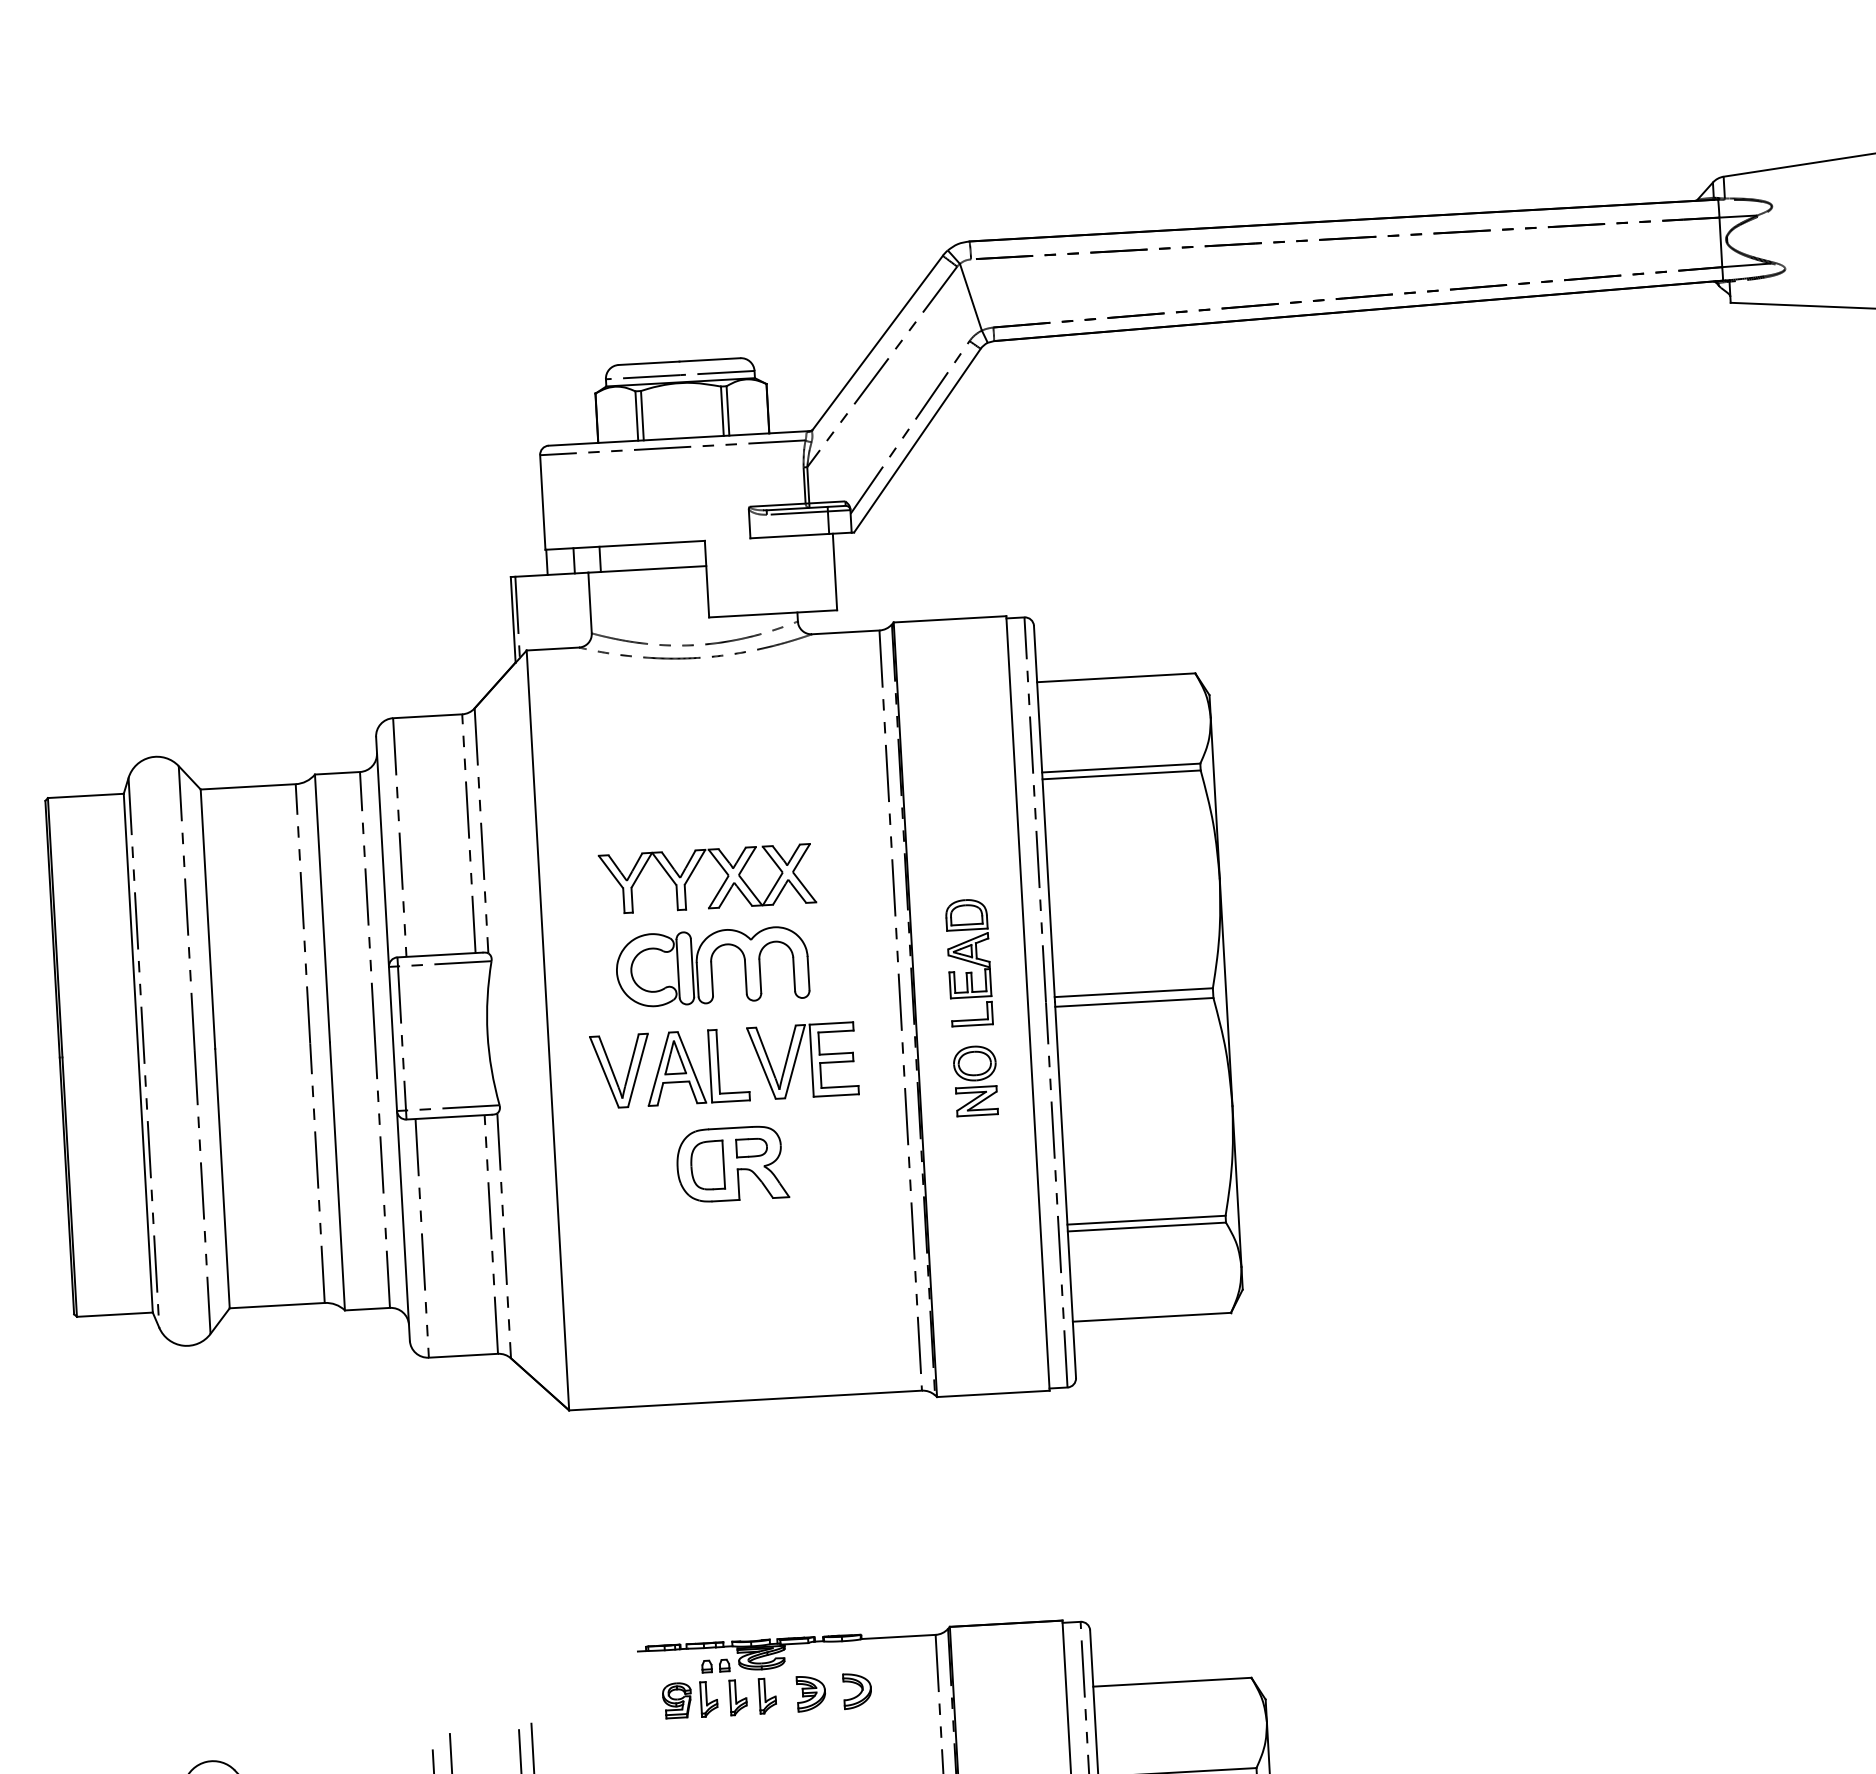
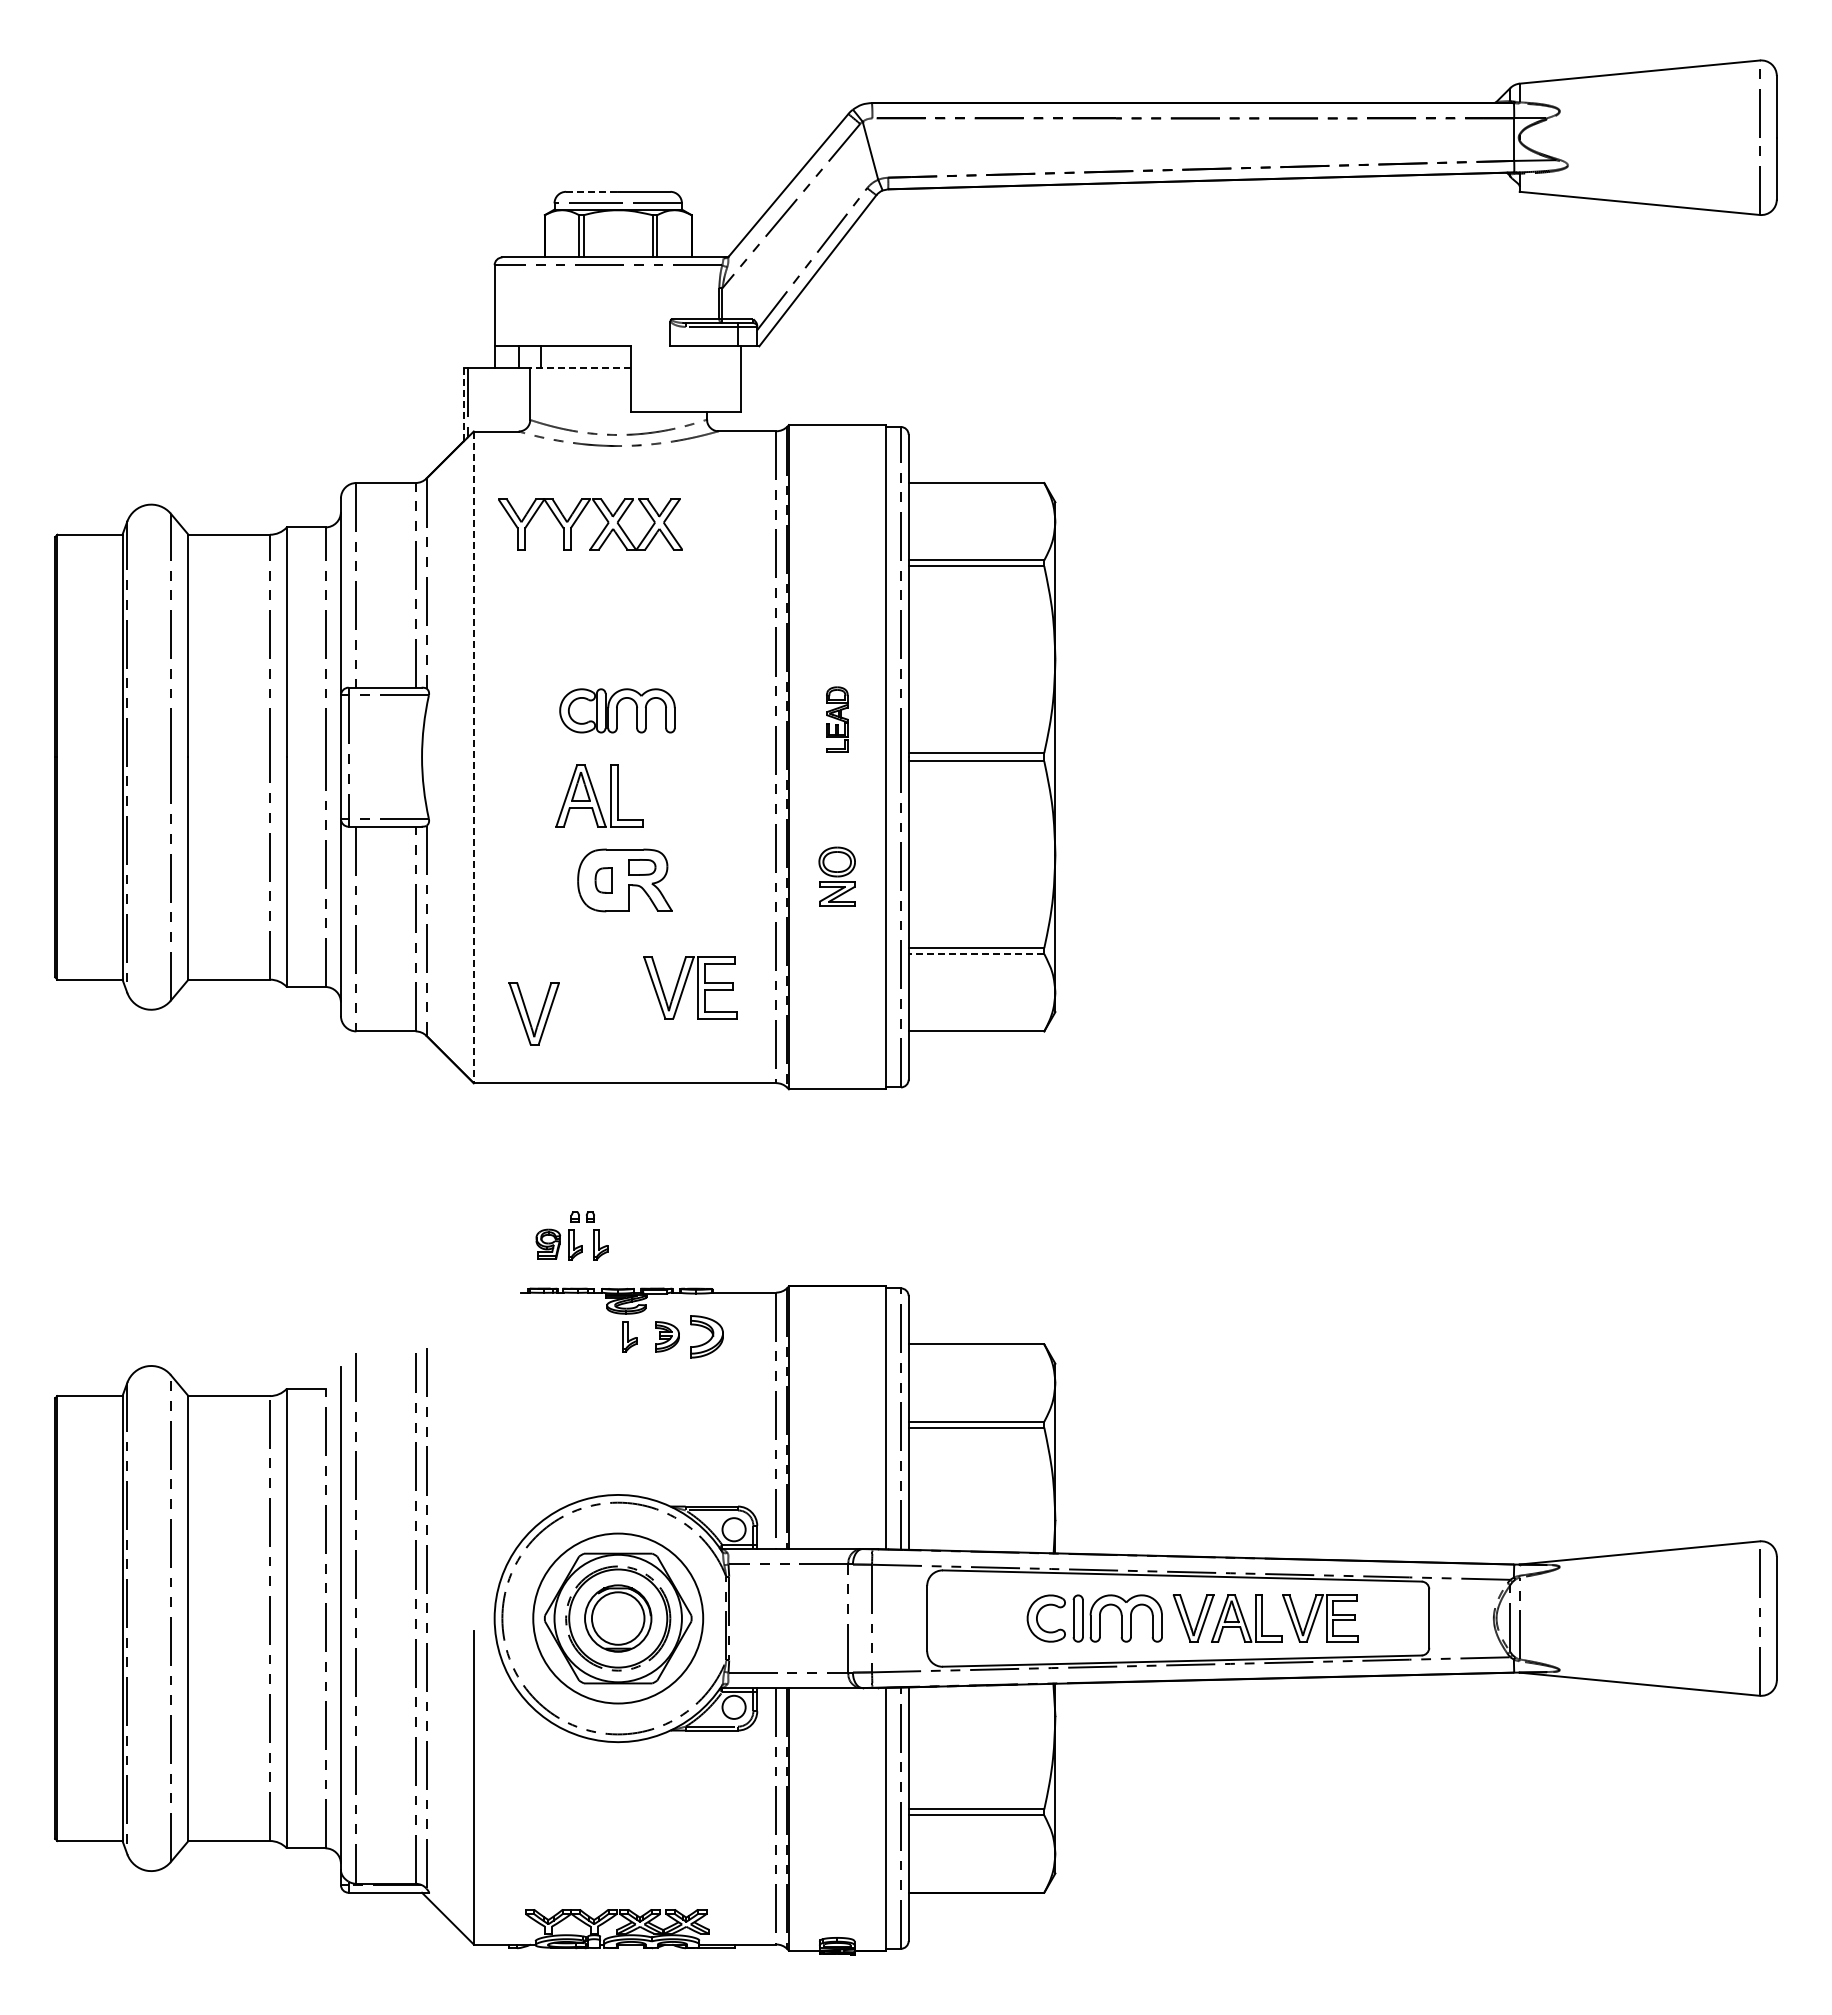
line: (649, 362) -> (592, 191), solid -> dashed
line: (646, 568) -> (580, 367), solid -> dashed
line: (512, 619) -> (463, 404), solid -> dashed
part: (719, 887) -> (600, 532), moved
part: (969, 962) -> (837, 719), size x0.6
part: (712, 966) -> (617, 710), size x0.7
line: (547, 1030) -> (473, 757), solid -> dashed
part: (803, 1060) -> (690, 987), moved
part: (620, 1071) -> (533, 1013), moved
part: (974, 1080) -> (836, 876), moved
part: (707, 1165) -> (603, 880), size x0.6
line: (1146, 1227) -> (976, 954), solid -> dashed
part: (703, 1688) -> (571, 1235), moved
part: (857, 1690) -> (706, 1336), size x1.4

